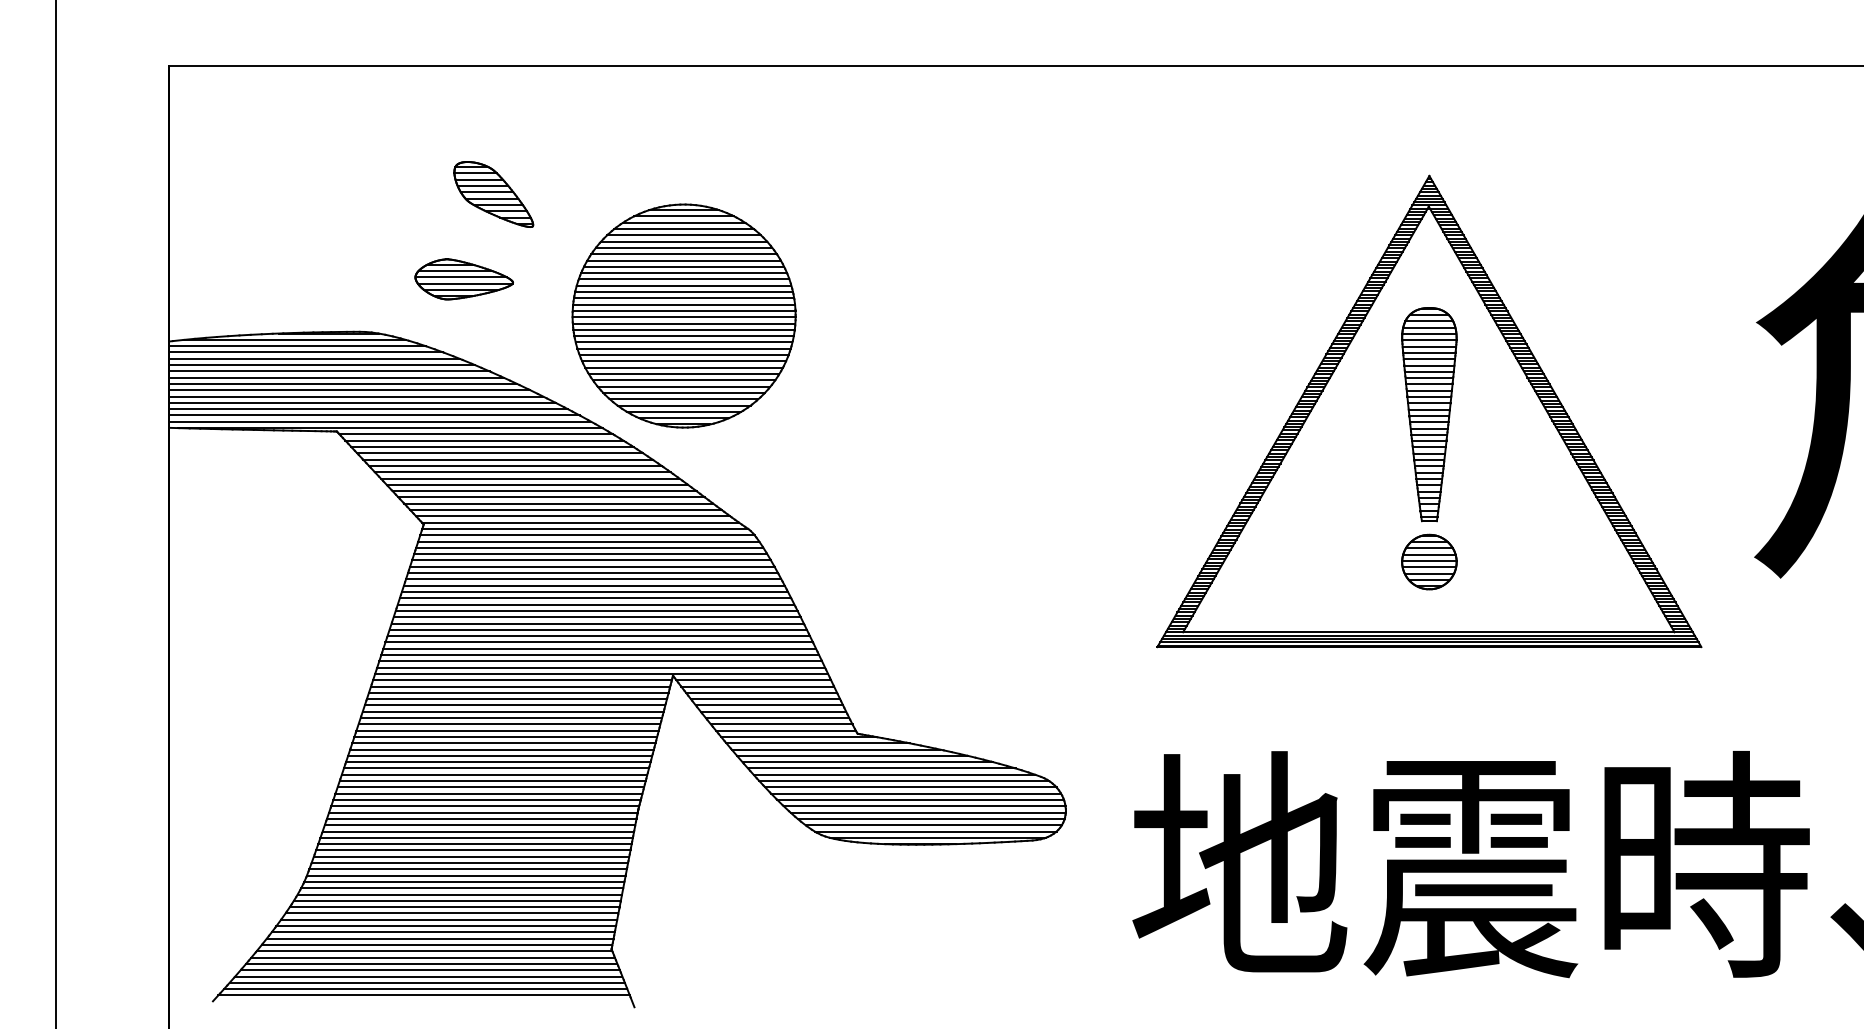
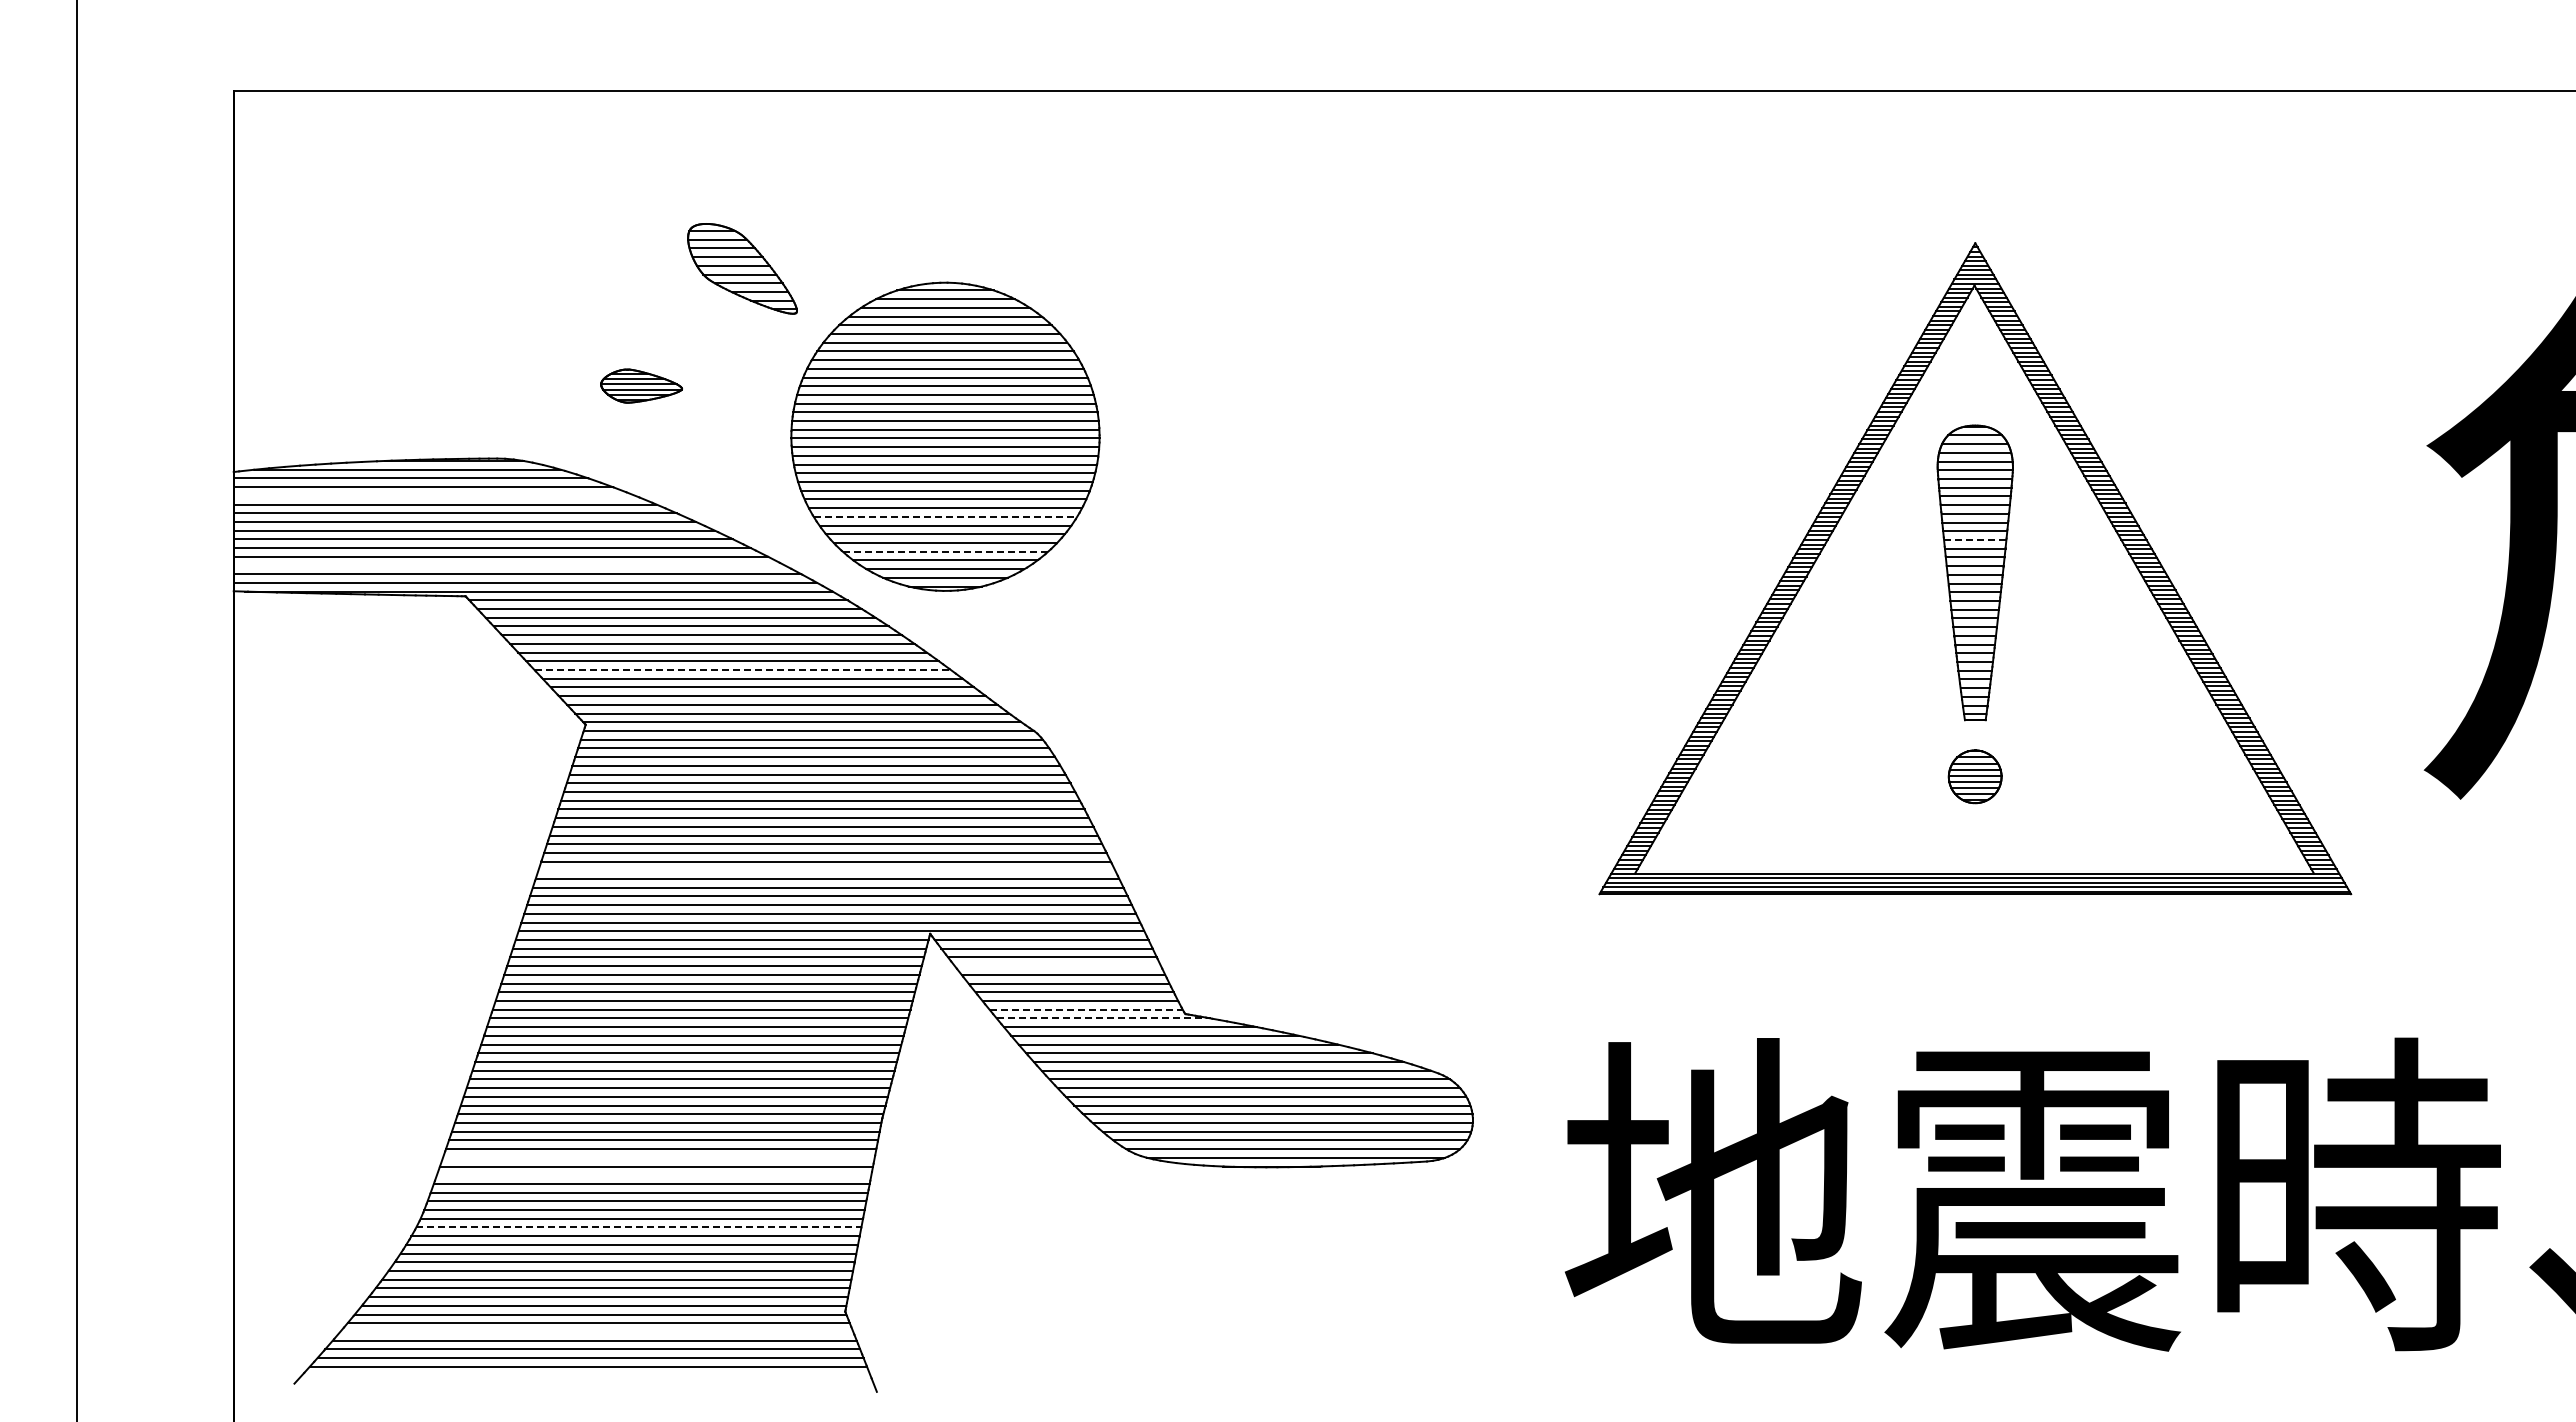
part: (493, 194) -> (742, 268), moved
part: (464, 278) -> (641, 385), size x0.6
line: (314, 358) -> (434, 495), removed
line: (684, 373) -> (945, 516), solid -> dashed
line: (1429, 391) -> (1975, 540), solid -> dashed
line: (684, 399) -> (945, 551), solid -> dashed
line: (367, 409) -> (508, 565), removed
line: (537, 484) -> (743, 669), solid -> dashed
part: (1428, 561) -> (1974, 776), size x0.7
line: (598, 629) -> (826, 870), removed
line: (765, 699) -> (1057, 966), removed
line: (786, 730) -> (1086, 1009), solid -> dashed
line: (798, 737) -> (1103, 1018), solid -> dashed
line: (476, 837) -> (658, 1157), removed
line: (472, 850) -> (653, 1175), removed
line: (461, 888) -> (638, 1227), solid -> dashed
line: (431, 963) -> (596, 1331), removed
line: (423, 995) -> (585, 1375), removed

